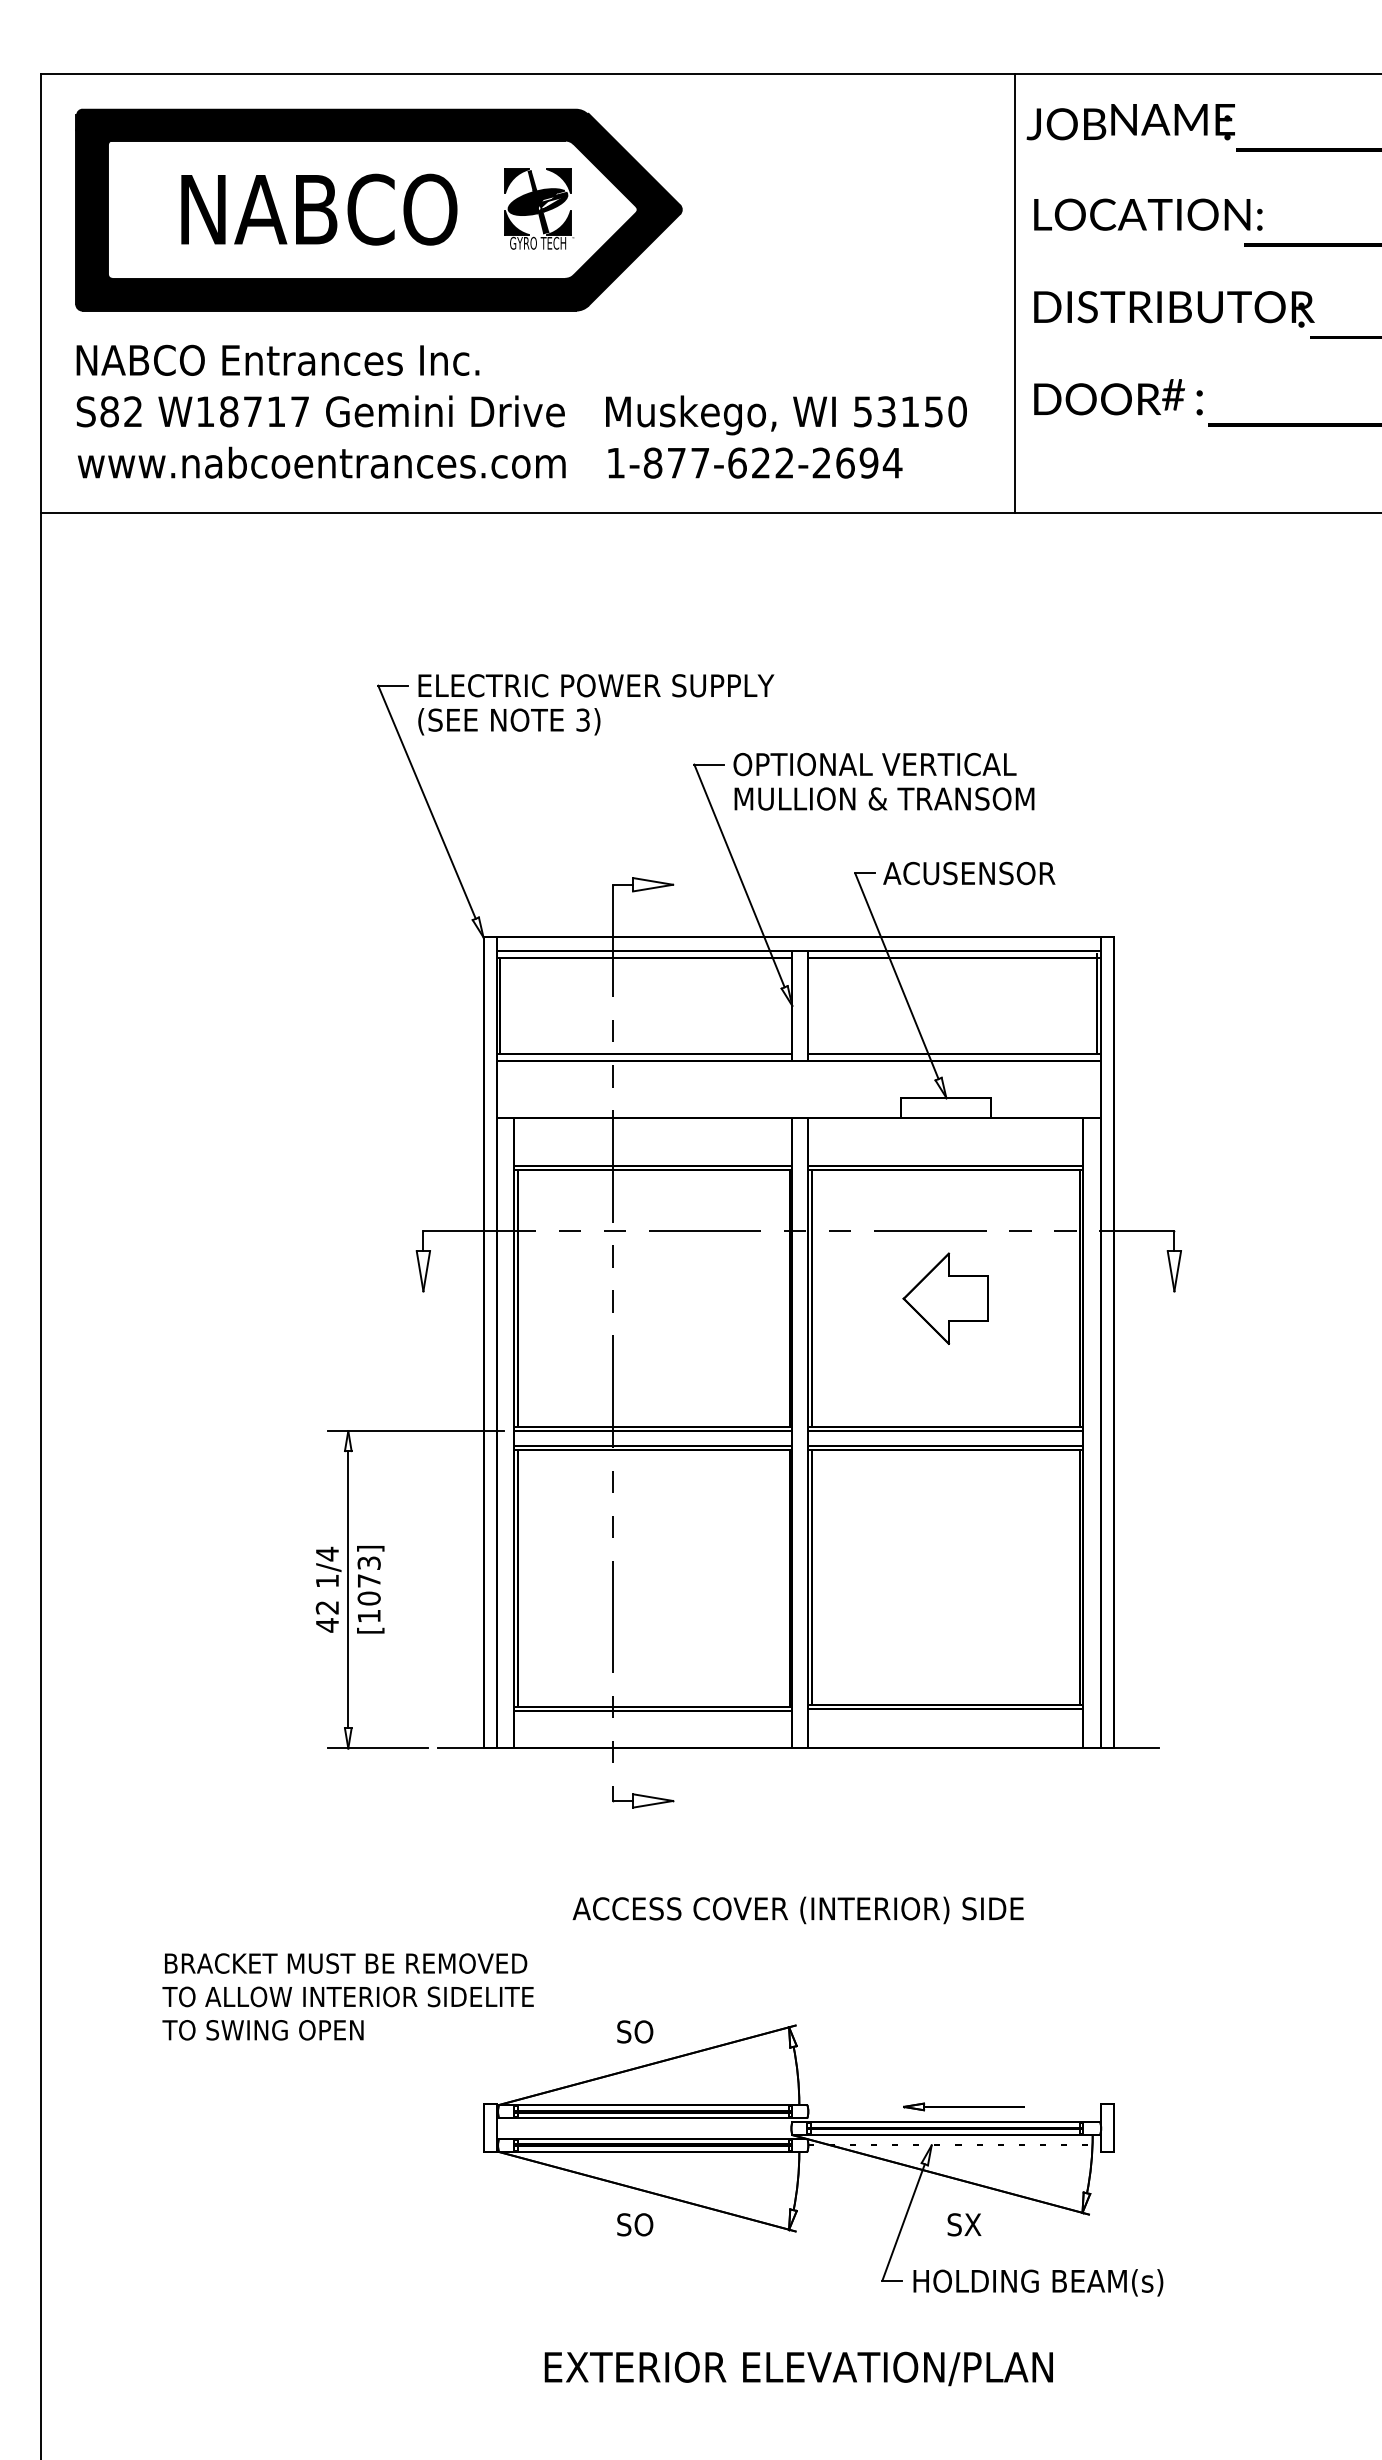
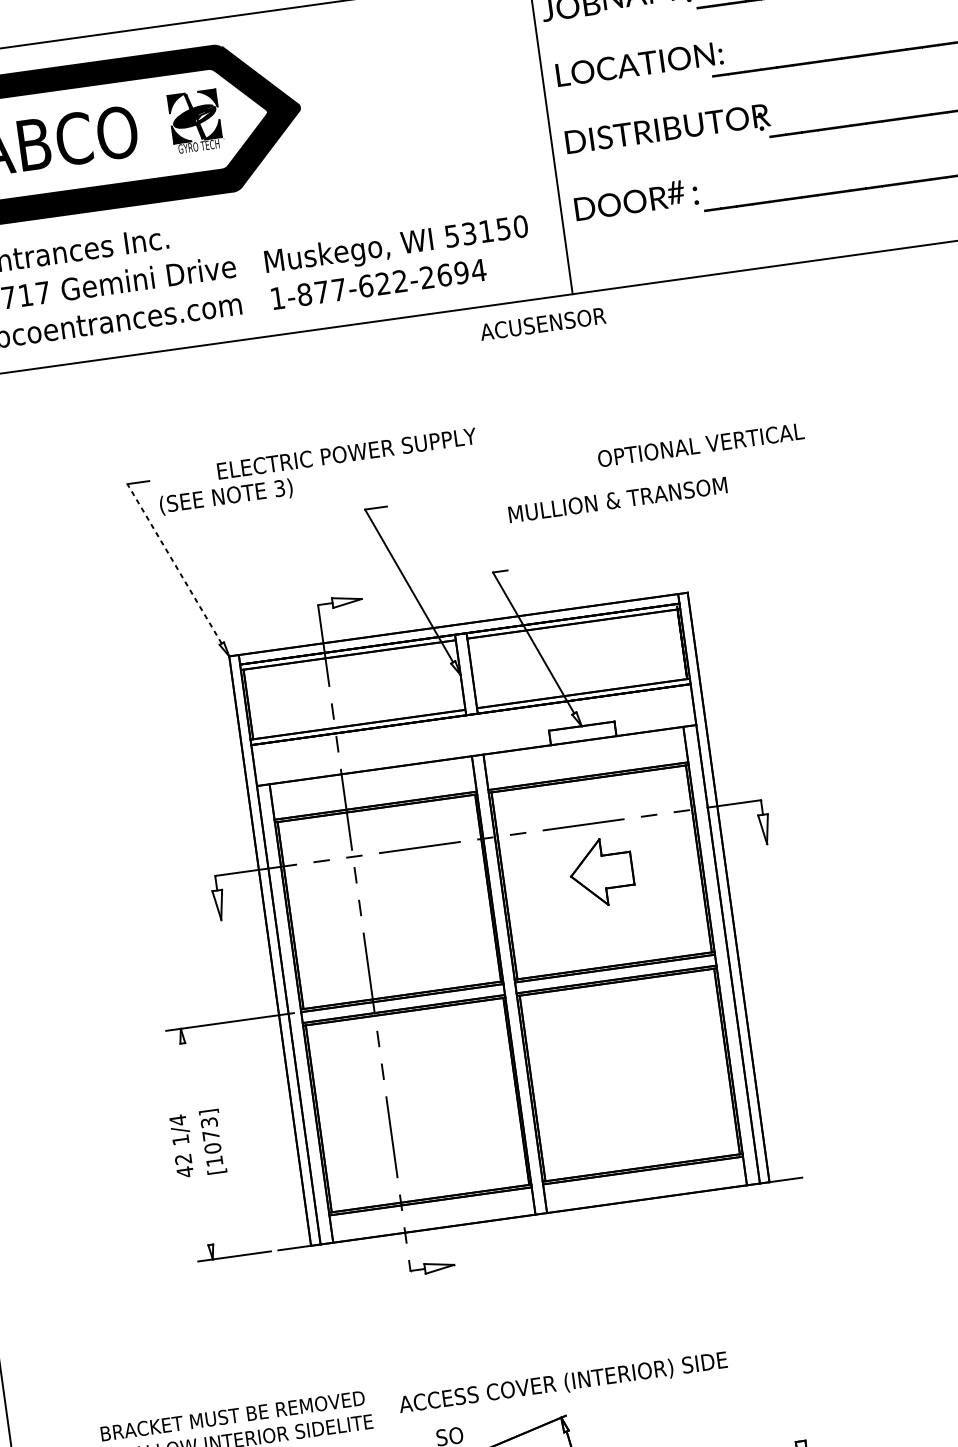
text: (596, 685) -> (347, 453), moved
text: (874, 764) -> (700, 445), moved
text: (884, 798) -> (617, 499), moved
line: (426, 801) -> (174, 563), solid -> dashed
text: (969, 873) -> (543, 324), moved
line: (348, 1589) -> (196, 1143), removed
text: (797, 1910) -> (562, 1383), moved

